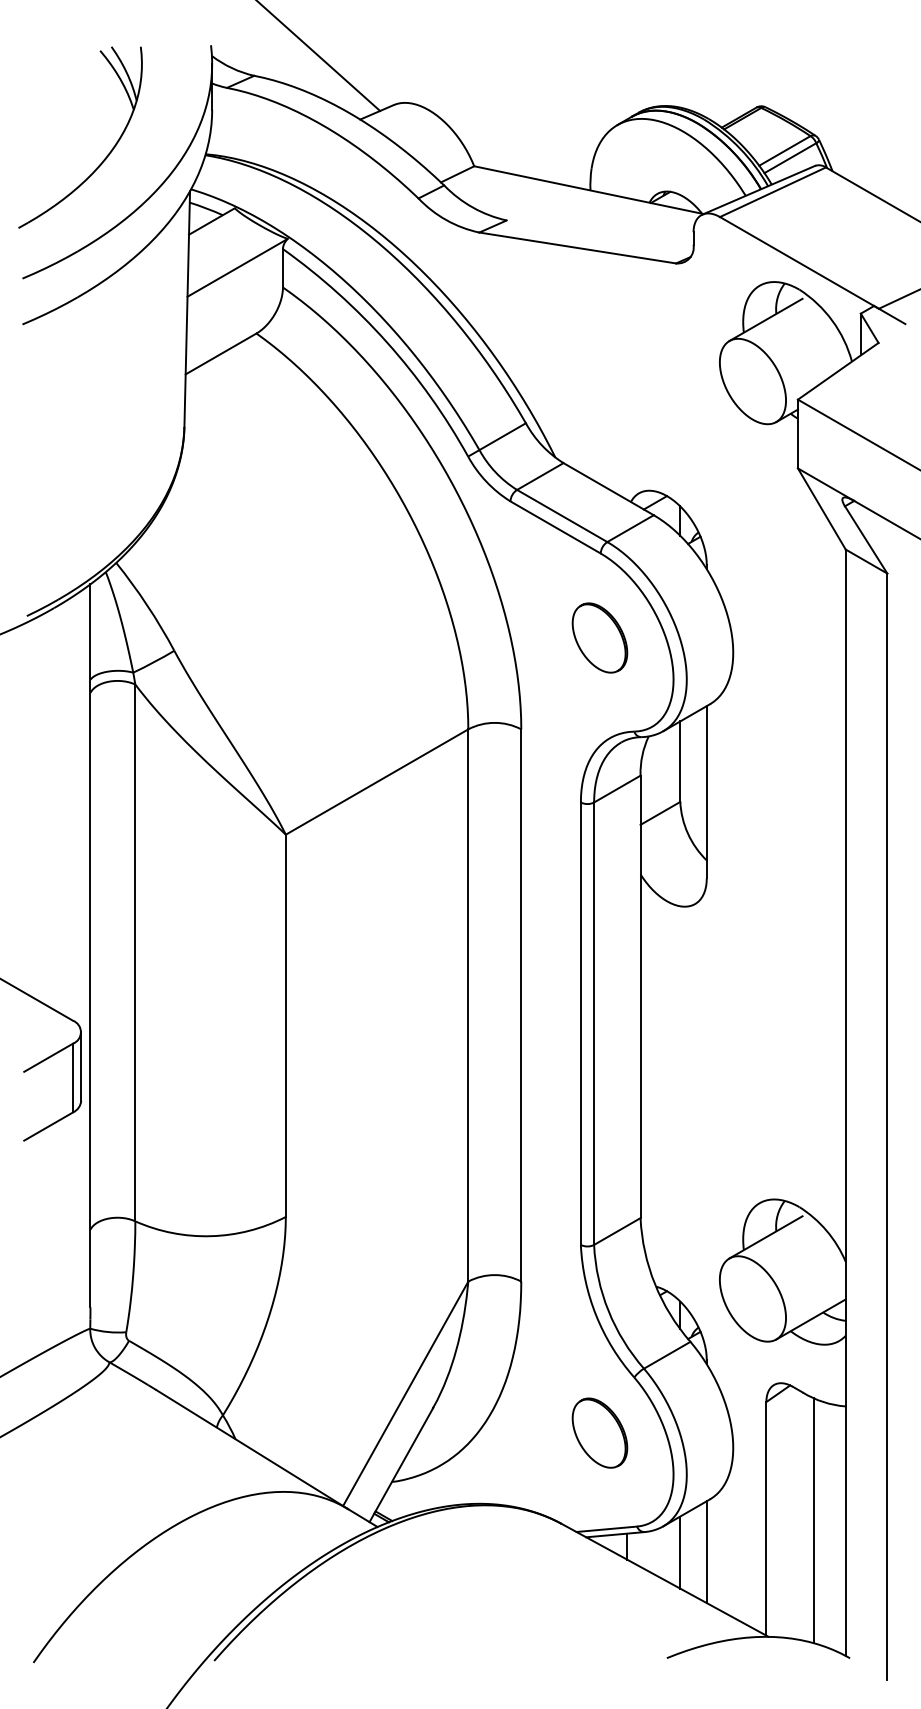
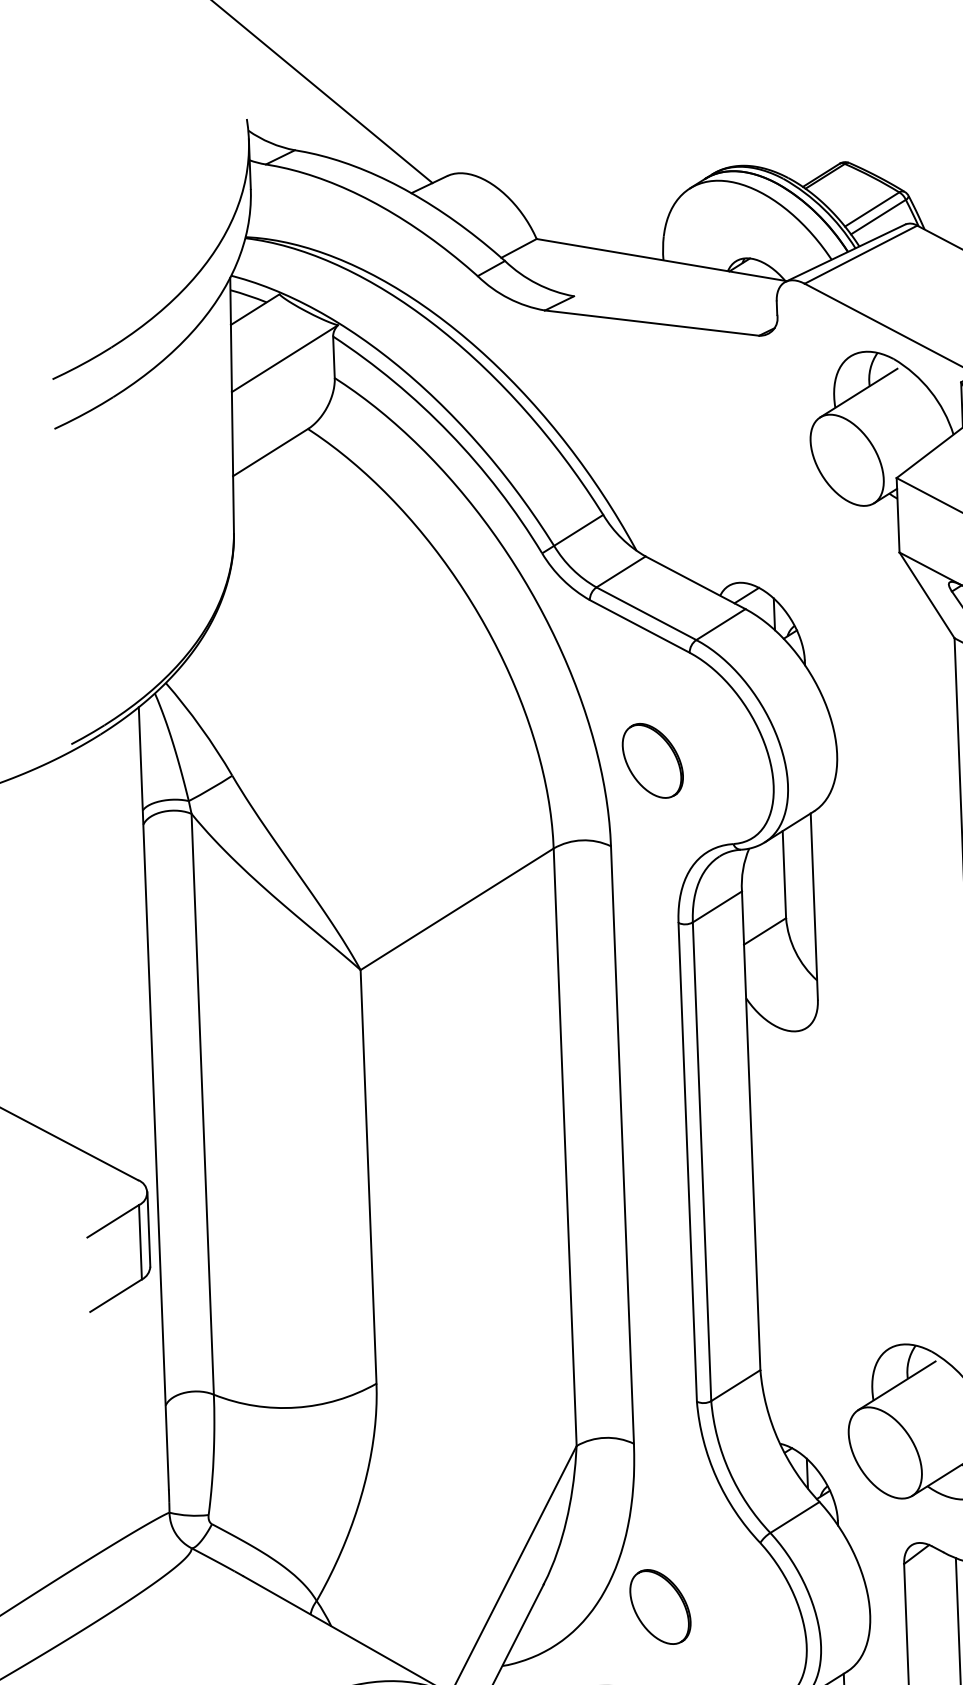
part: (103, 159) -> (135, 247), removed
part: (599, 637) -> (652, 760), moved
part: (599, 1432) -> (659, 1606), moved

